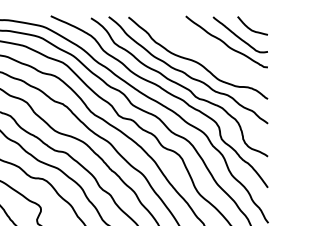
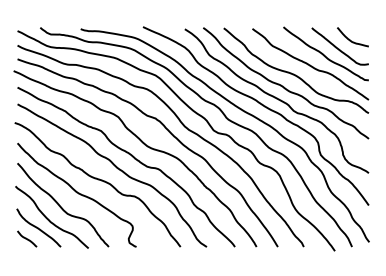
curve: (211, 52) -> (310, 64), added

